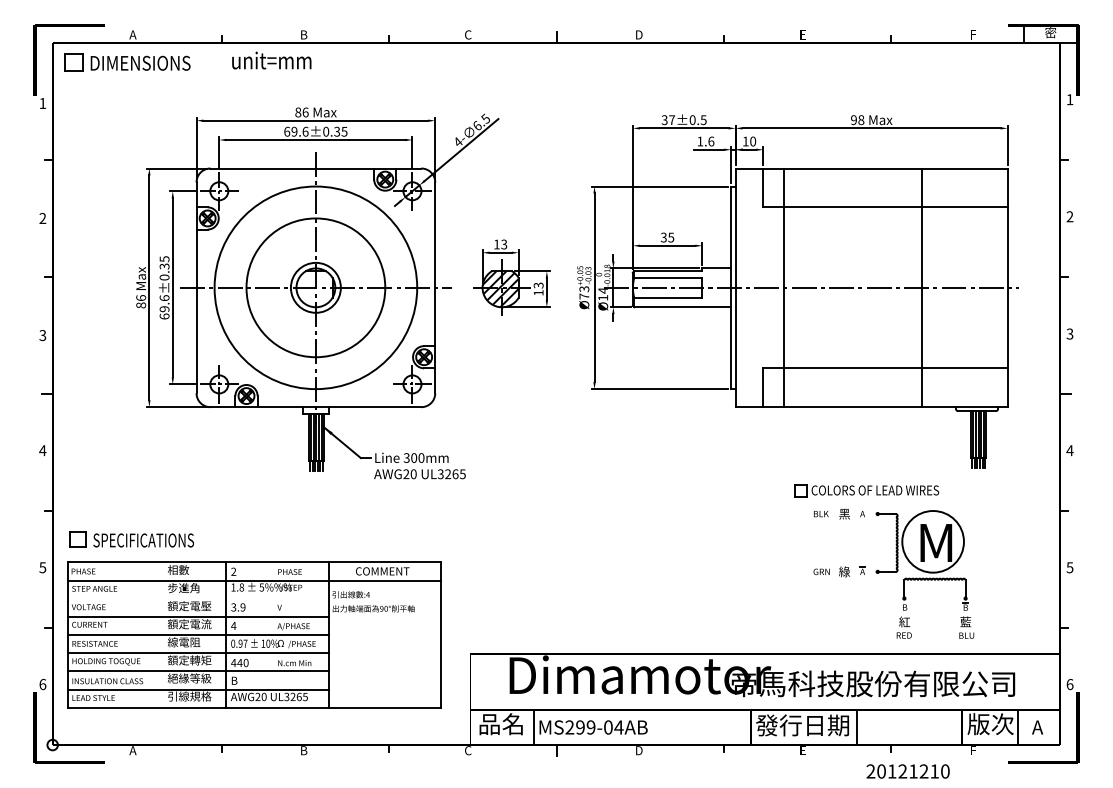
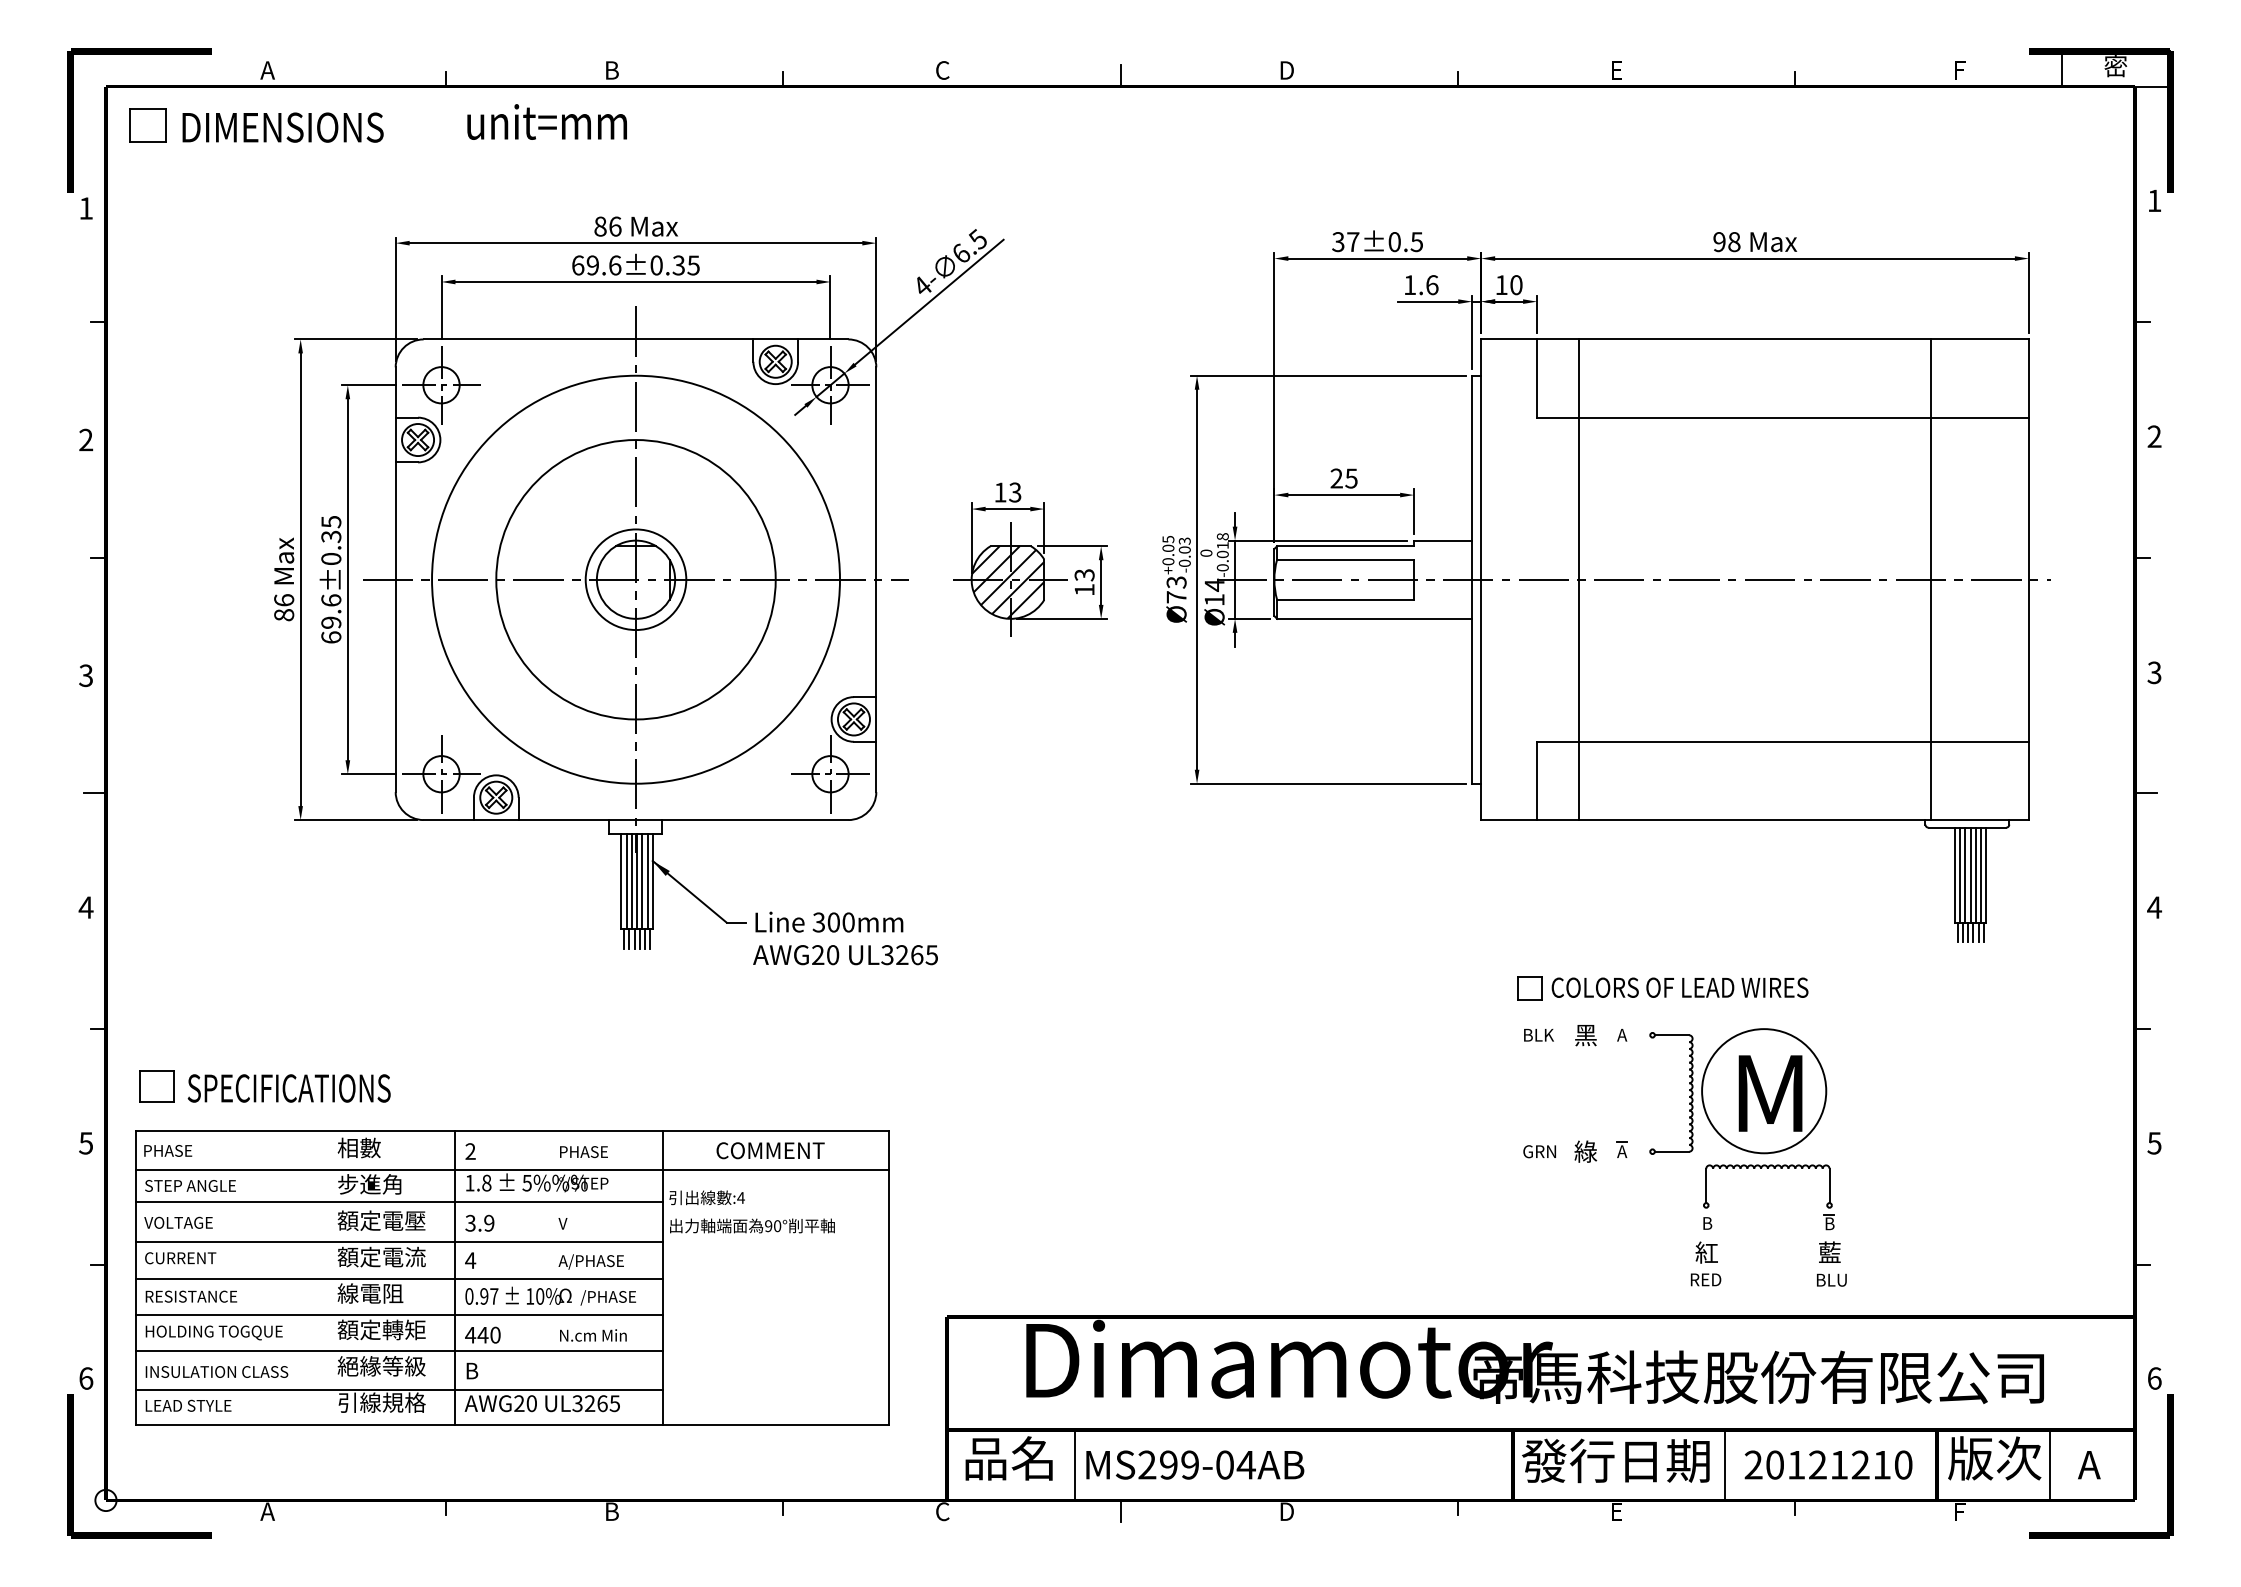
text: (663, 238) -> (1335, 480), 35 -> 25
line: (922, 287) -> (1932, 579), moved
part: (866, 490) -> (1662, 987), moved
part: (893, 573) -> (1684, 1154), moved
line: (198, 596) -> (399, 1201), added
text: (907, 771) -> (1827, 1465), moved

